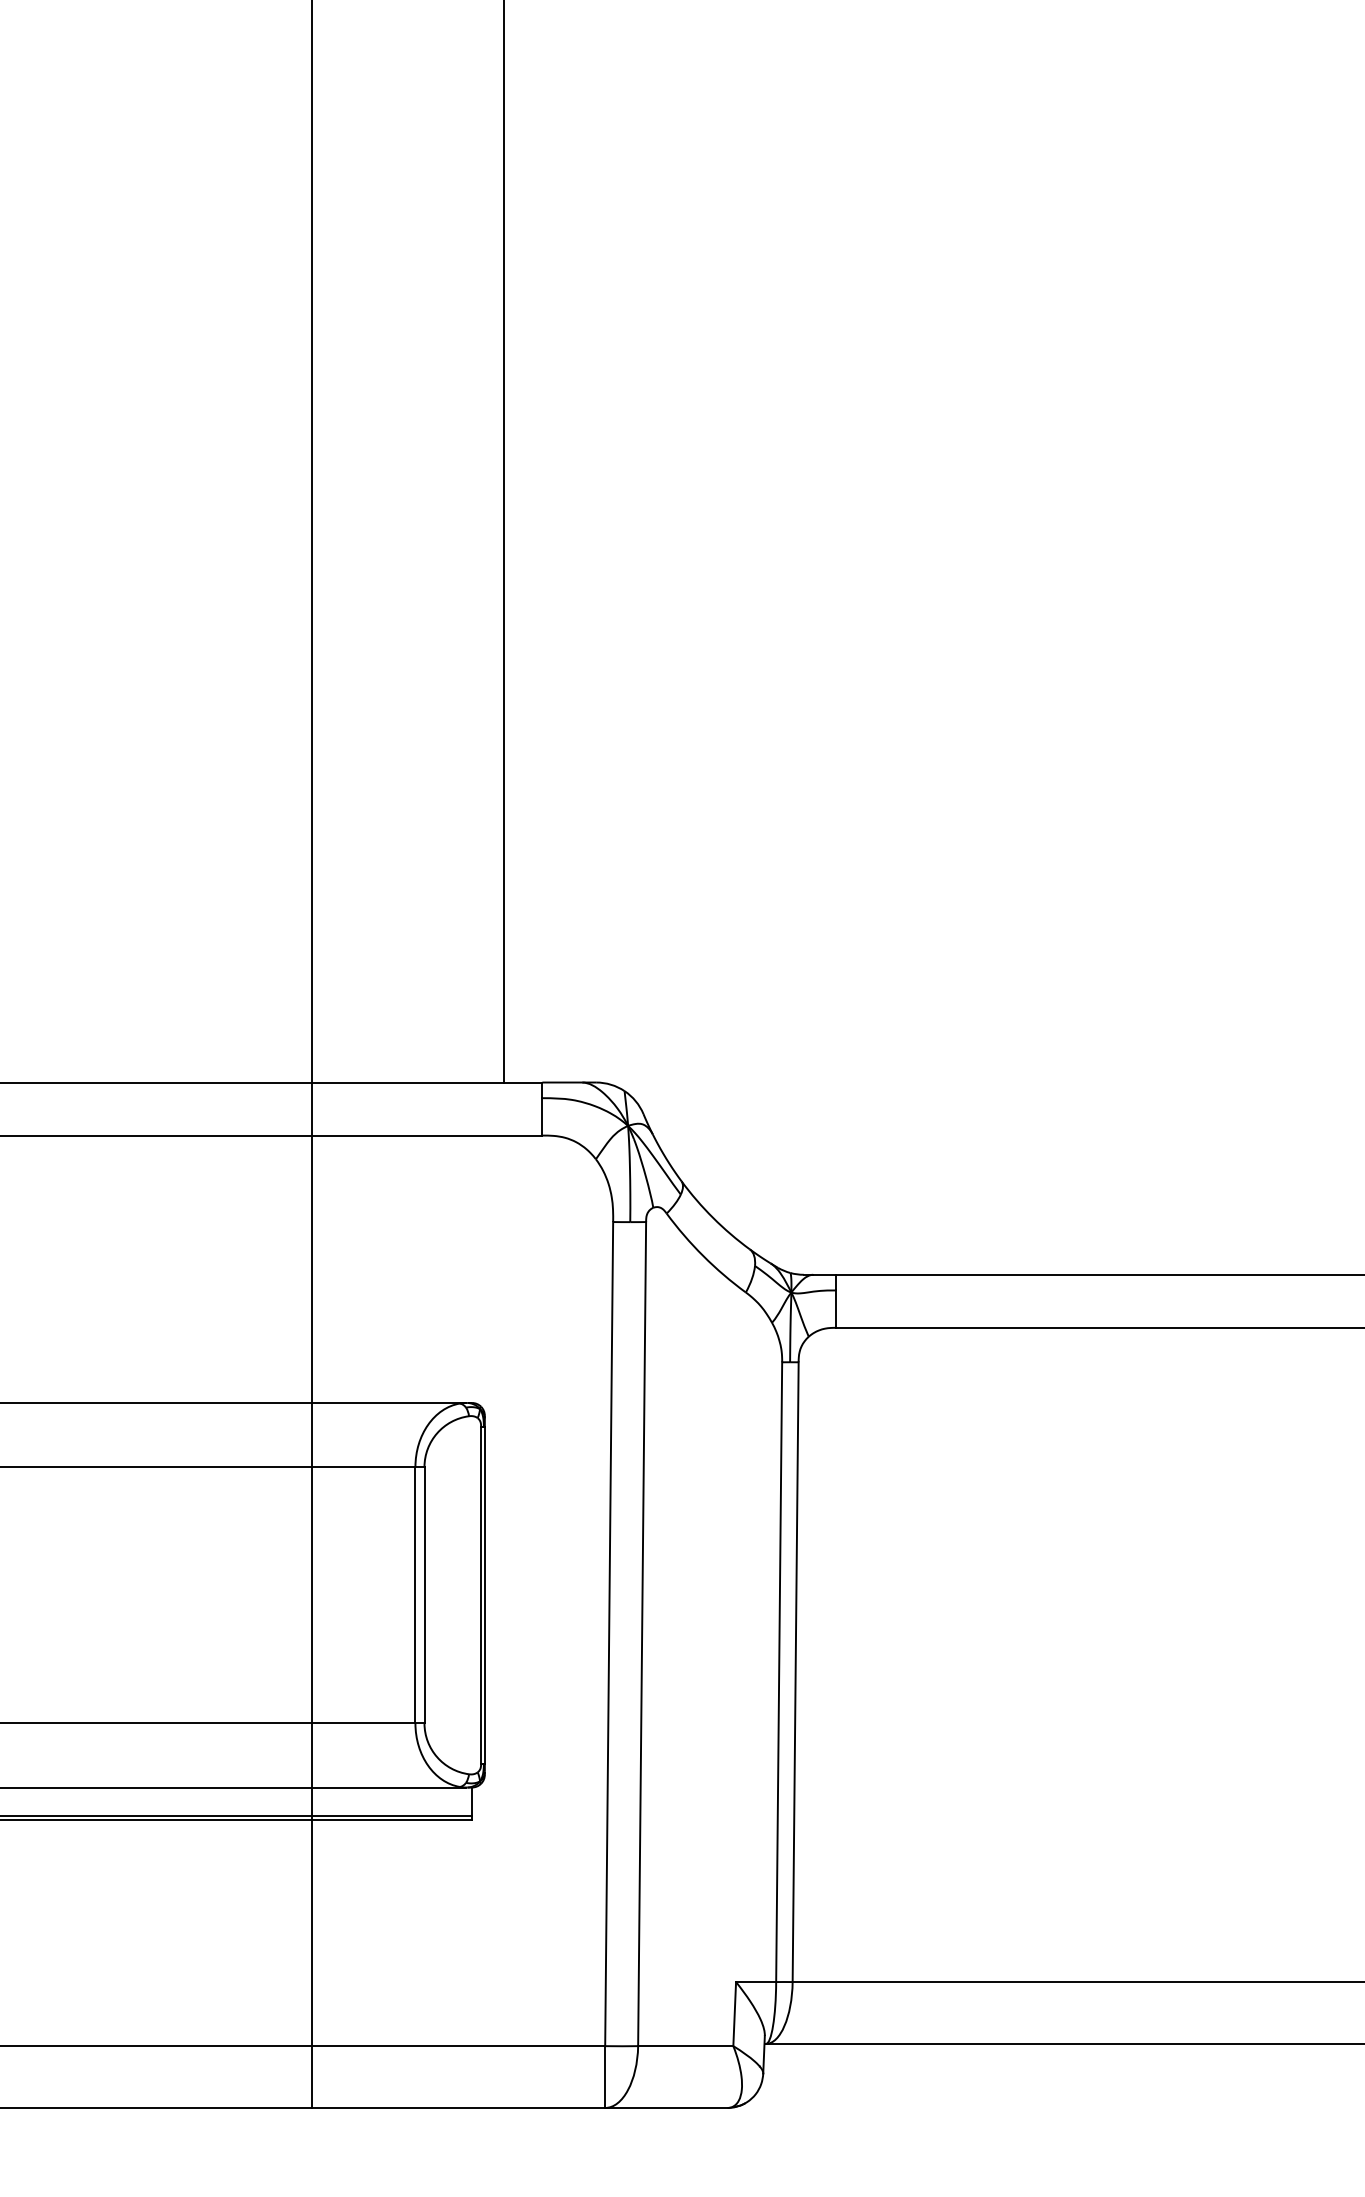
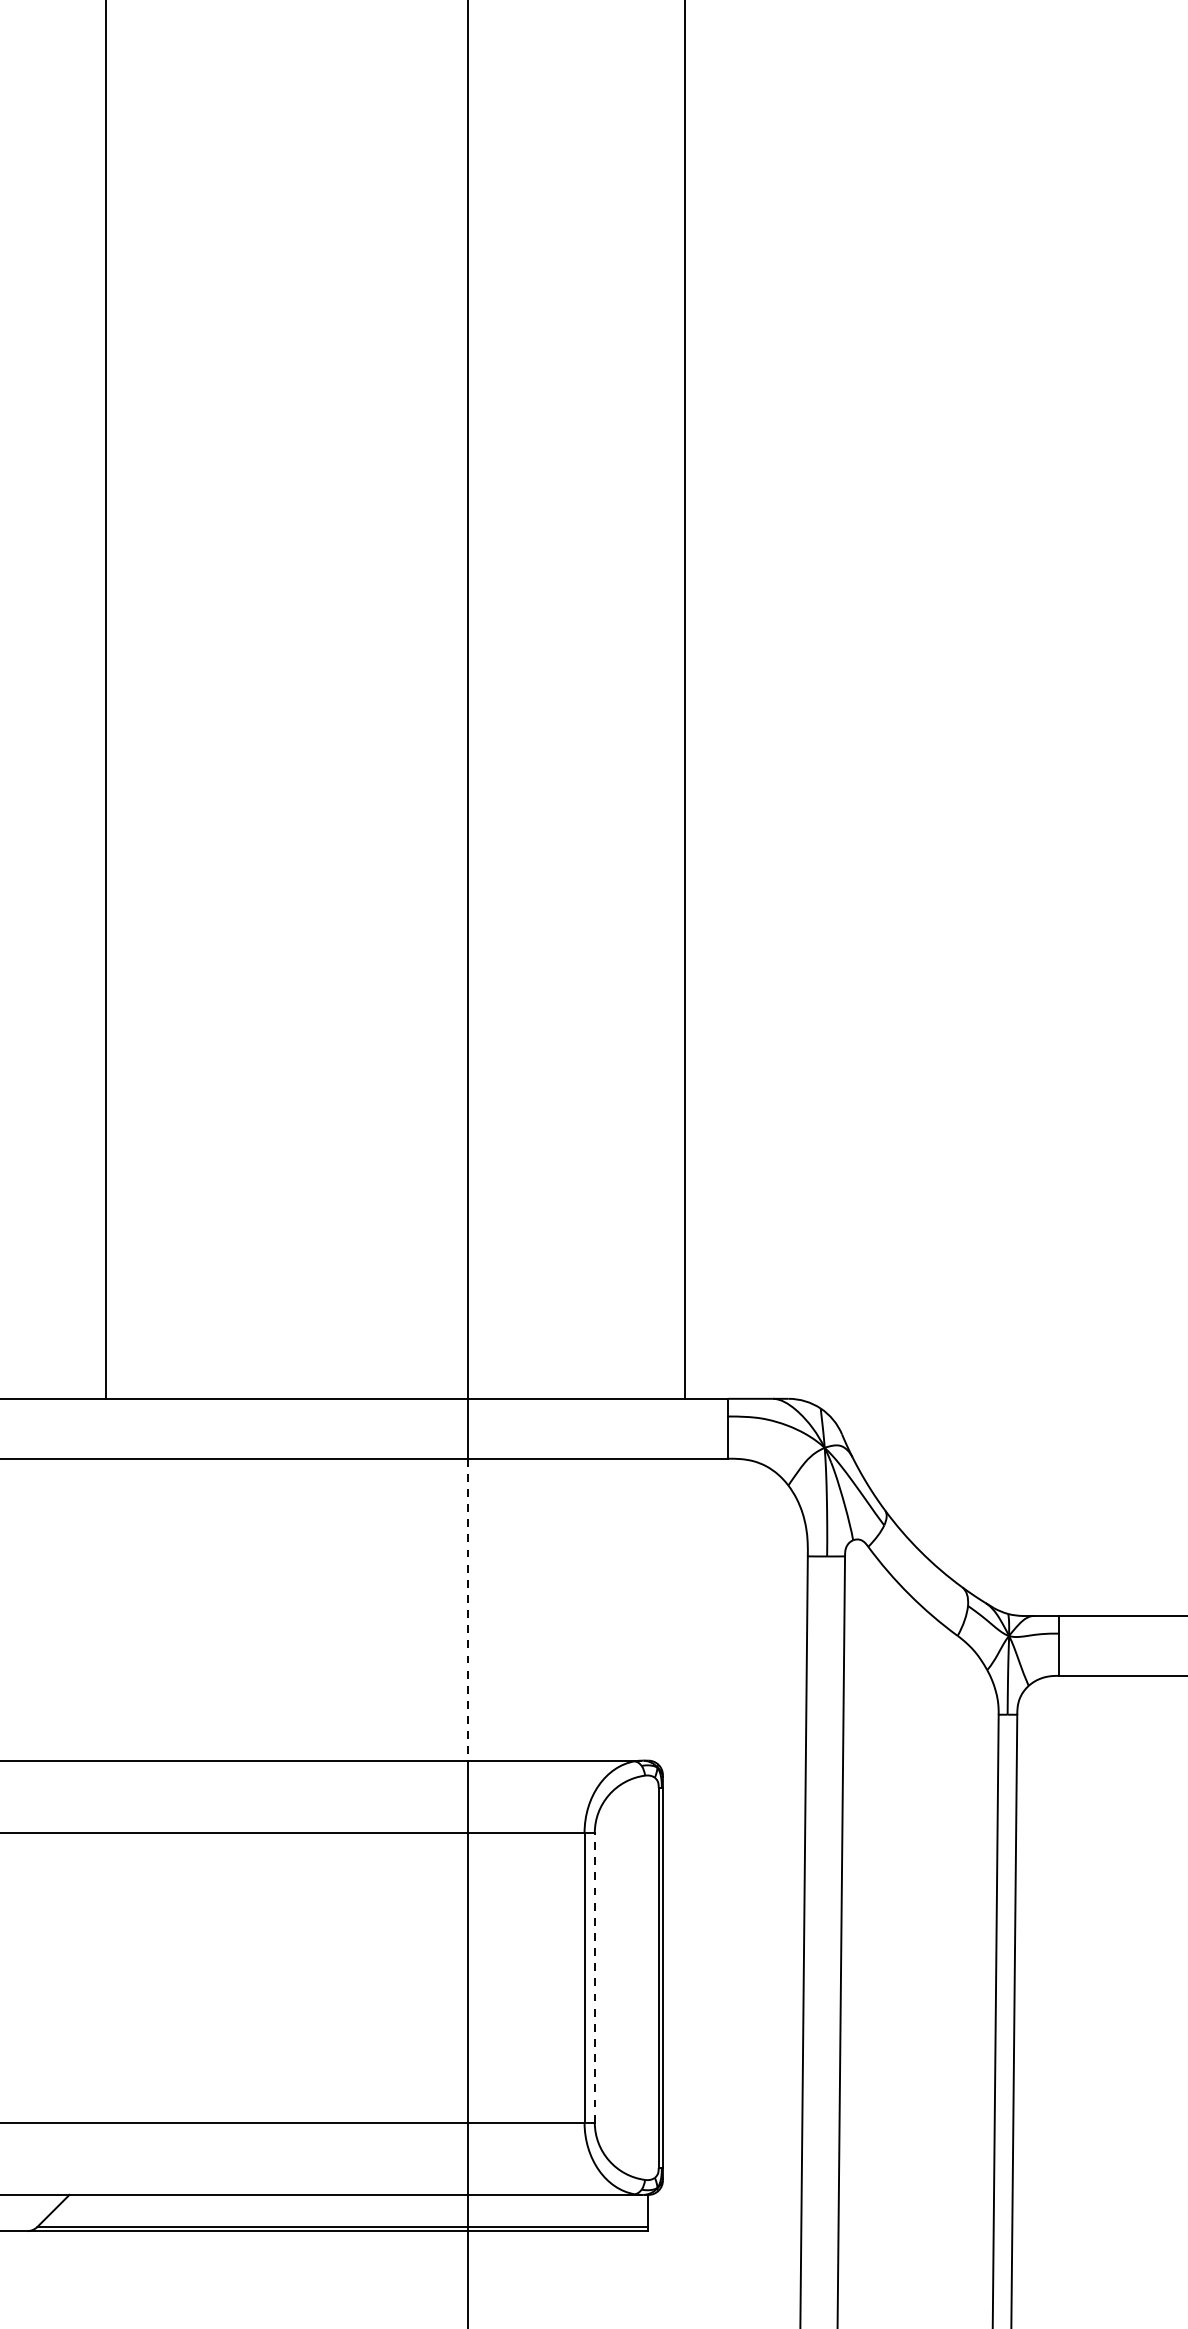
line: (311, 1269) -> (467, 1609), solid -> dashed
line: (424, 1594) -> (594, 1976), solid -> dashed

